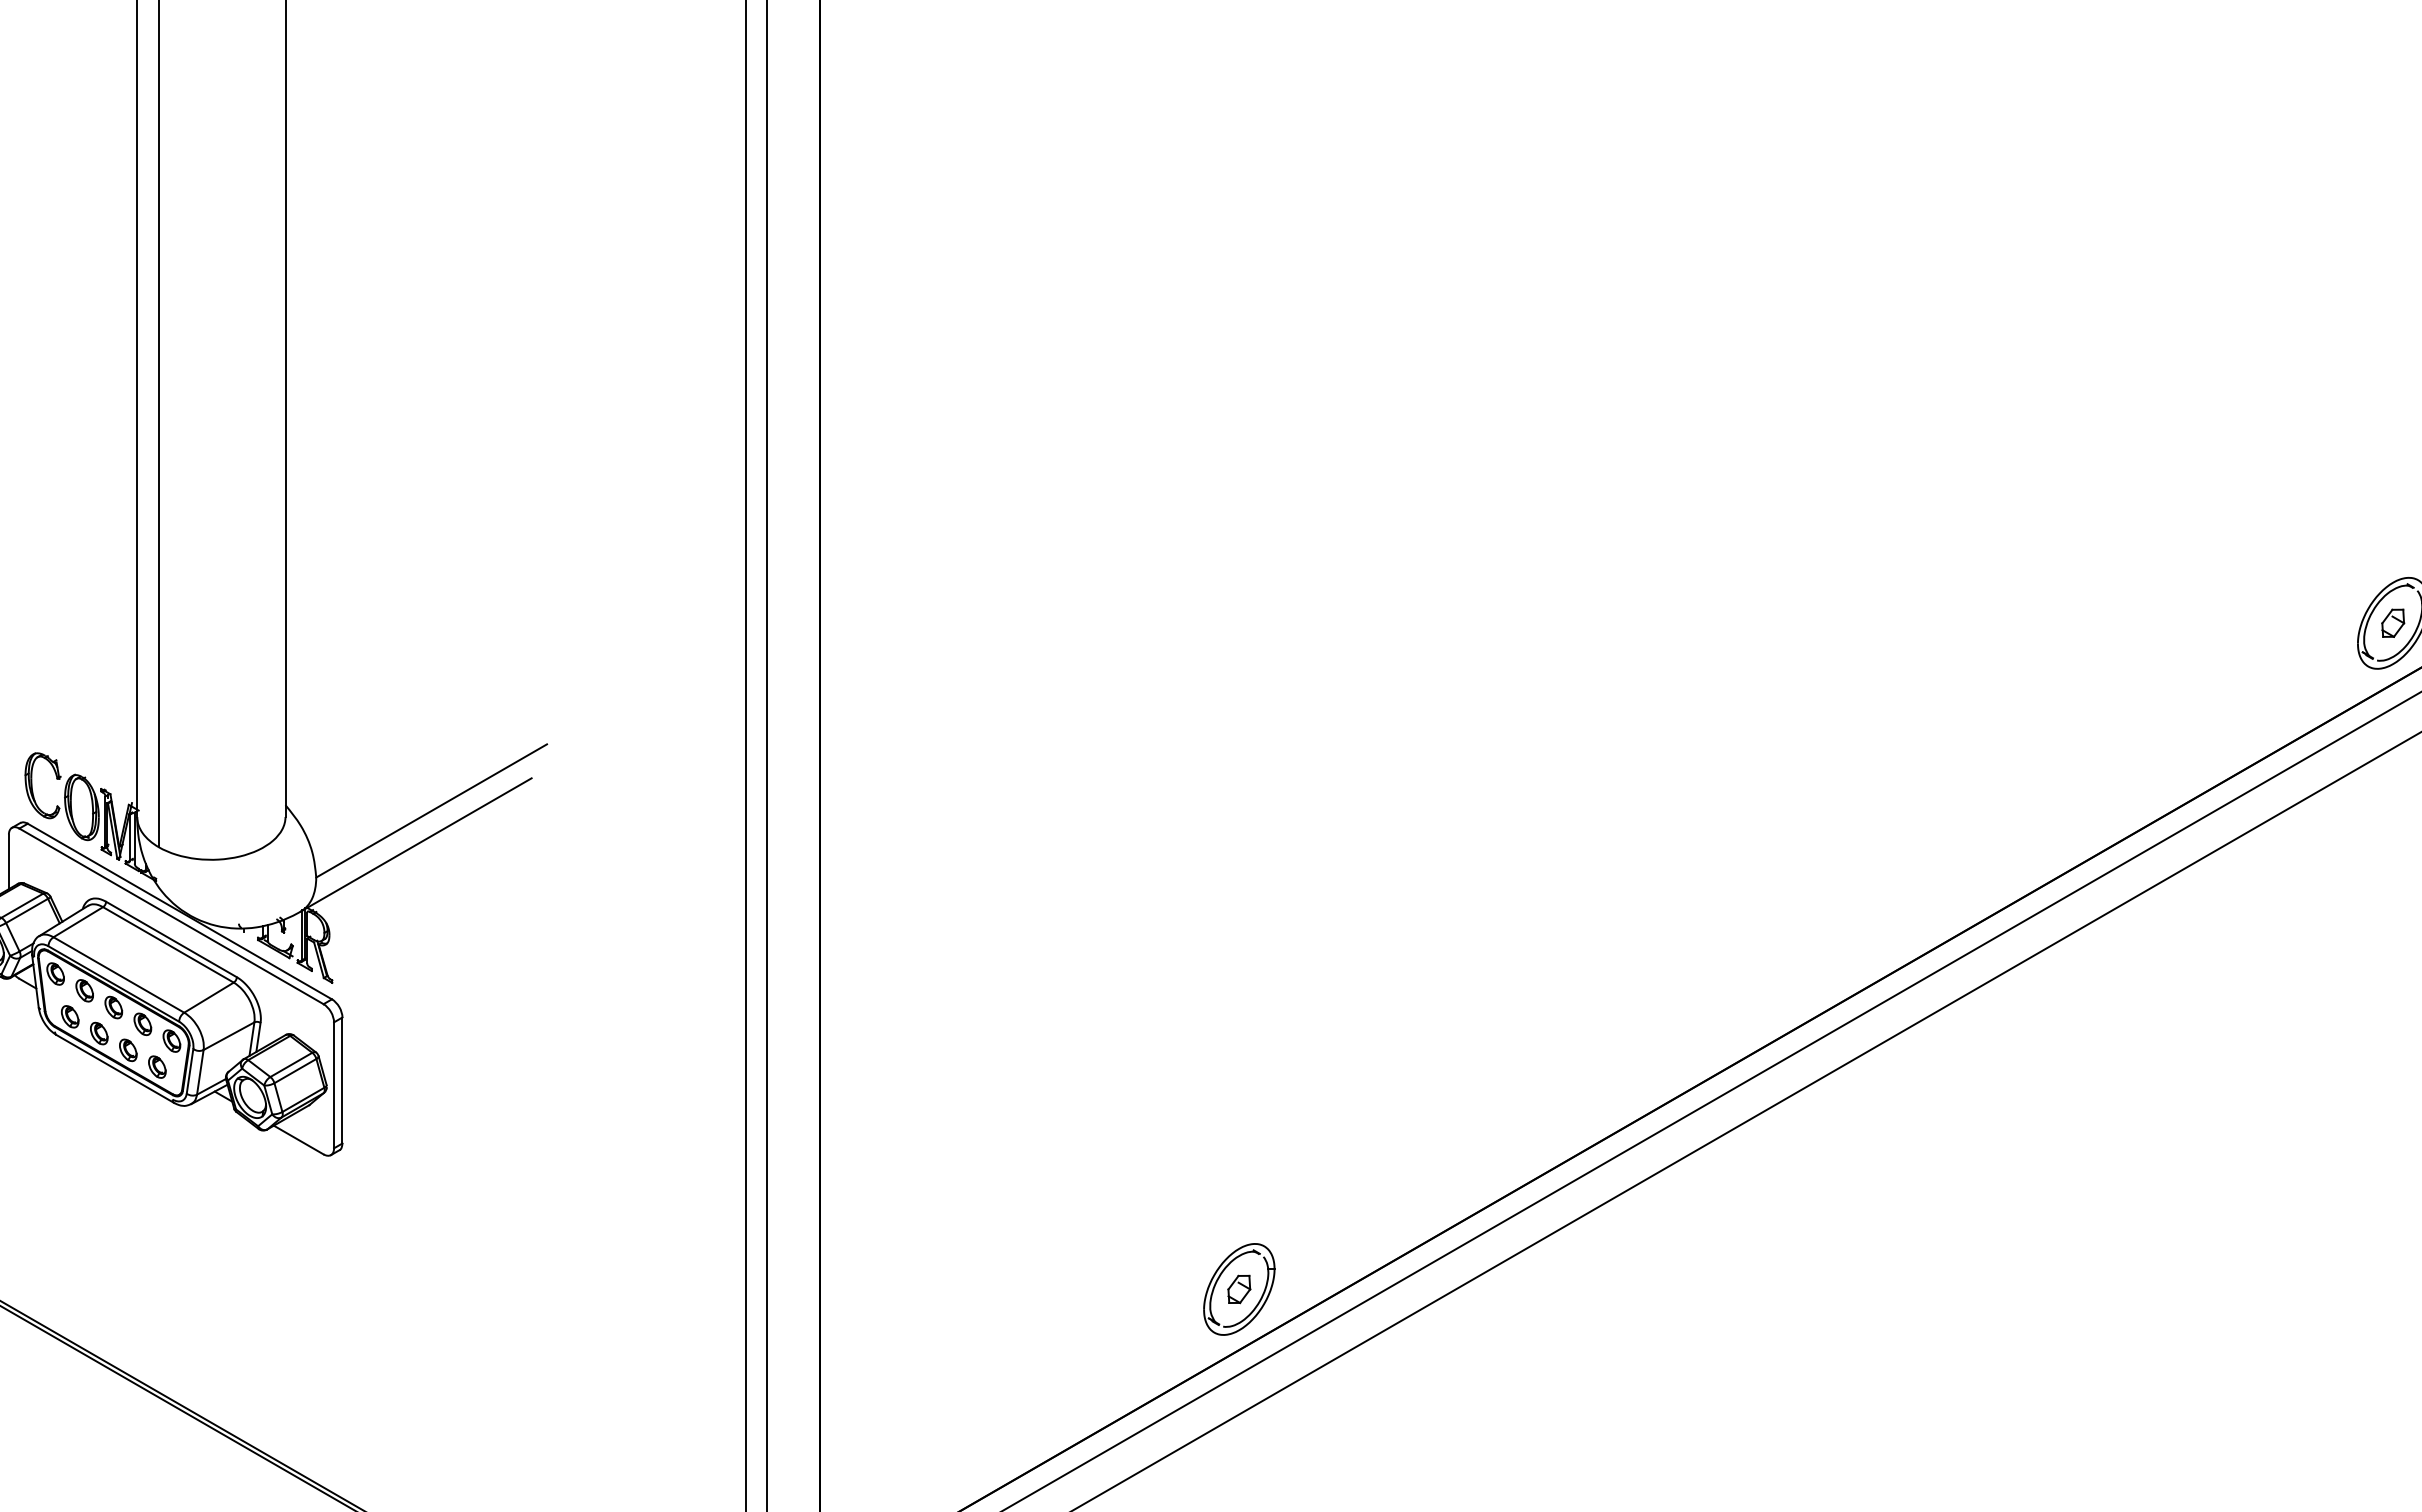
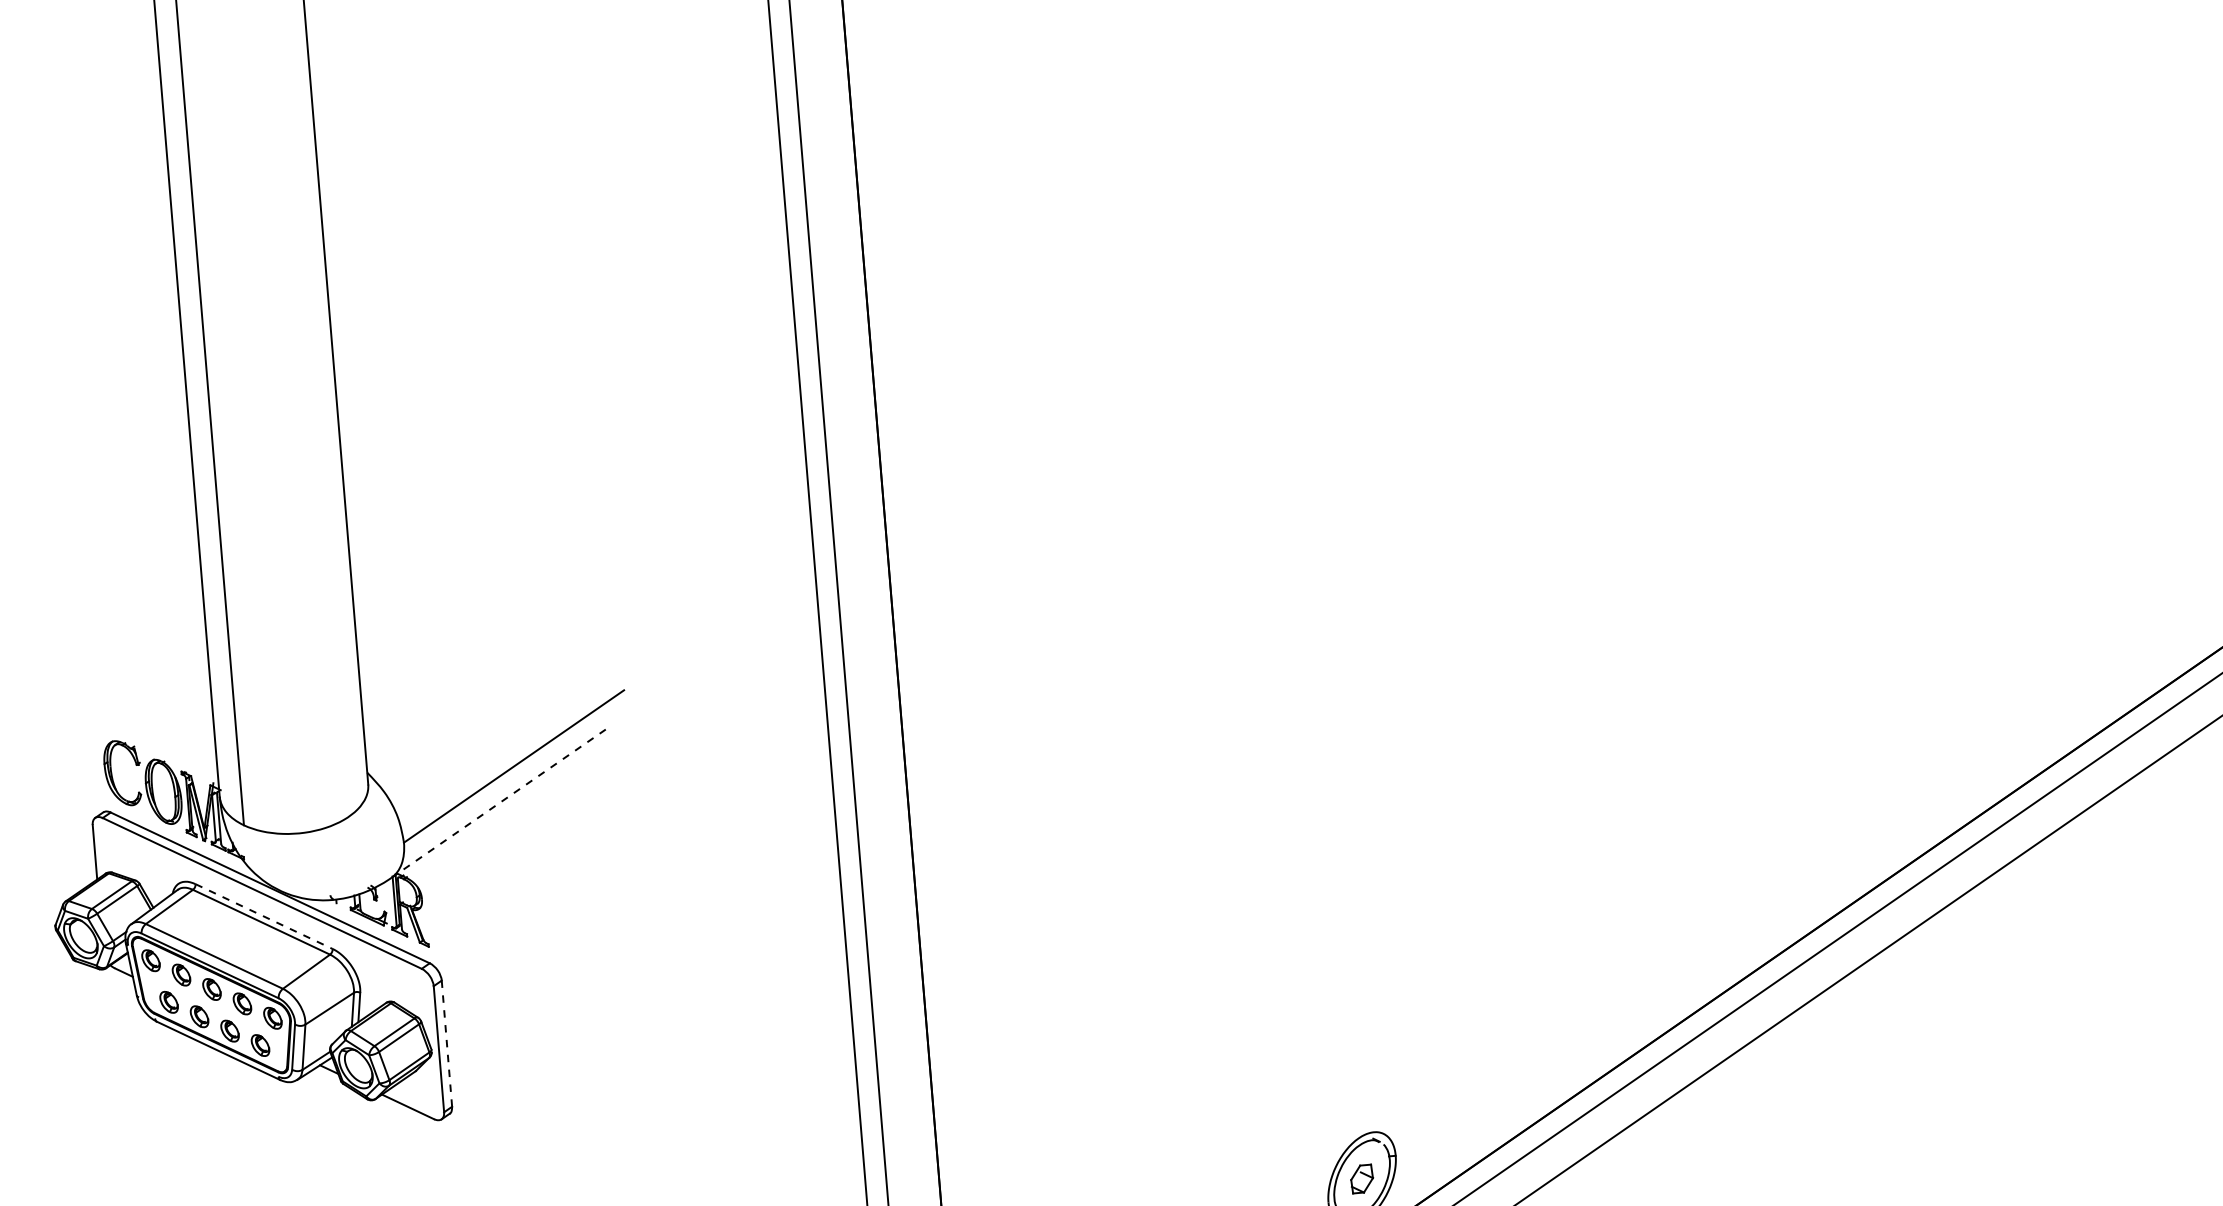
line: (416, 844) -> (501, 801), solid -> dashed
line: (171, 939) -> (264, 916), solid -> dashed
line: (342, 1080) -> (446, 1043), solid -> dashed

